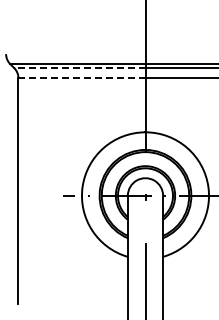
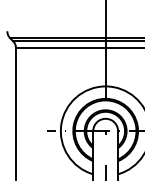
line: (79, 68) -> (59, 41), dashed -> solid
line: (81, 78) -> (60, 48), dashed -> solid

